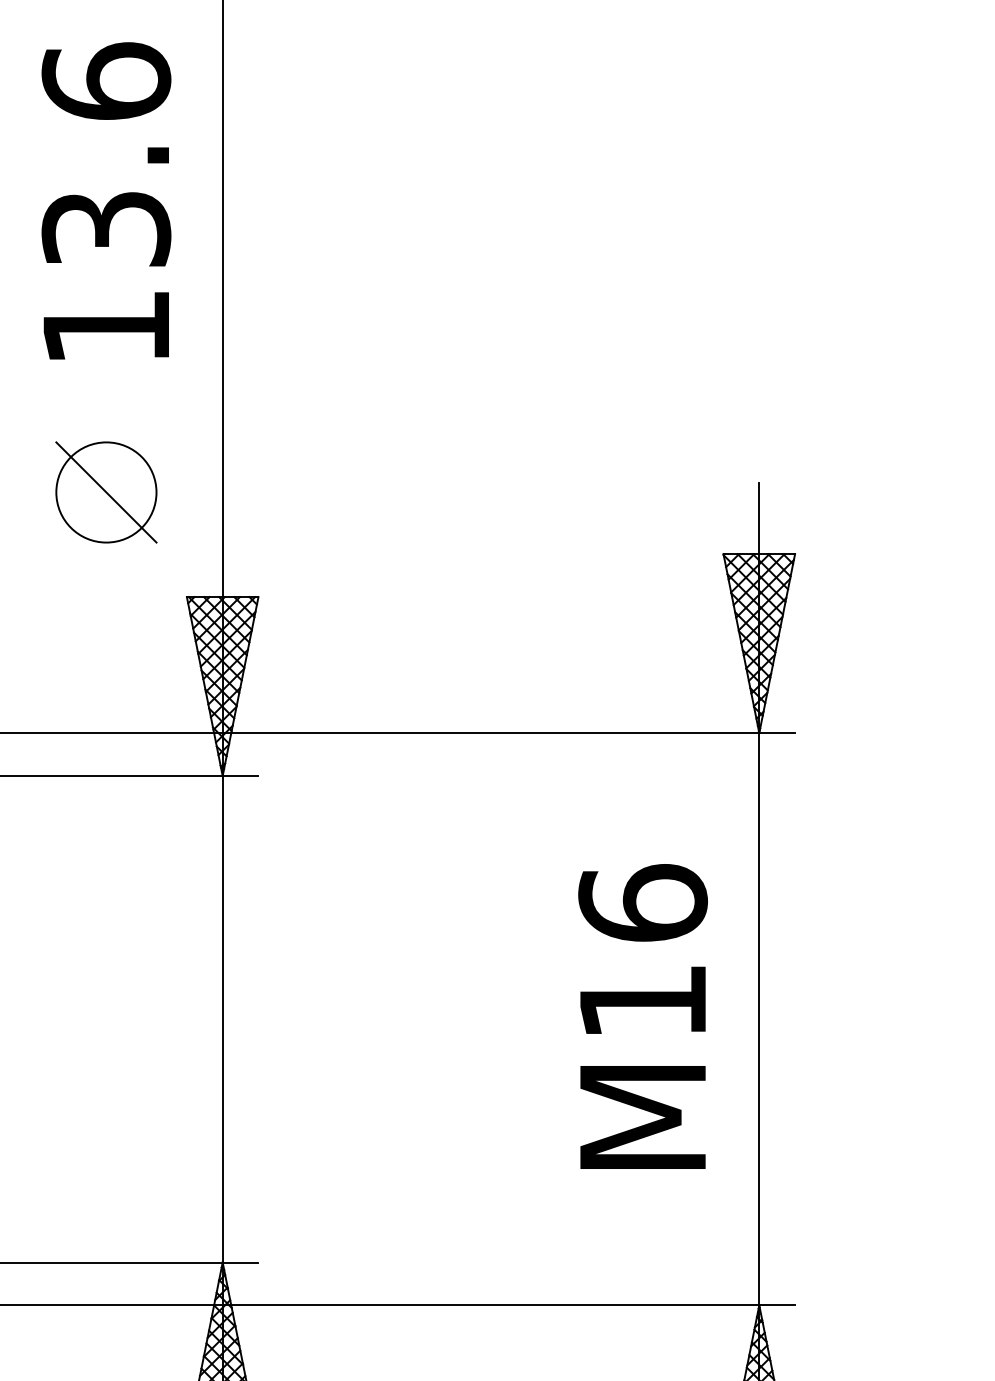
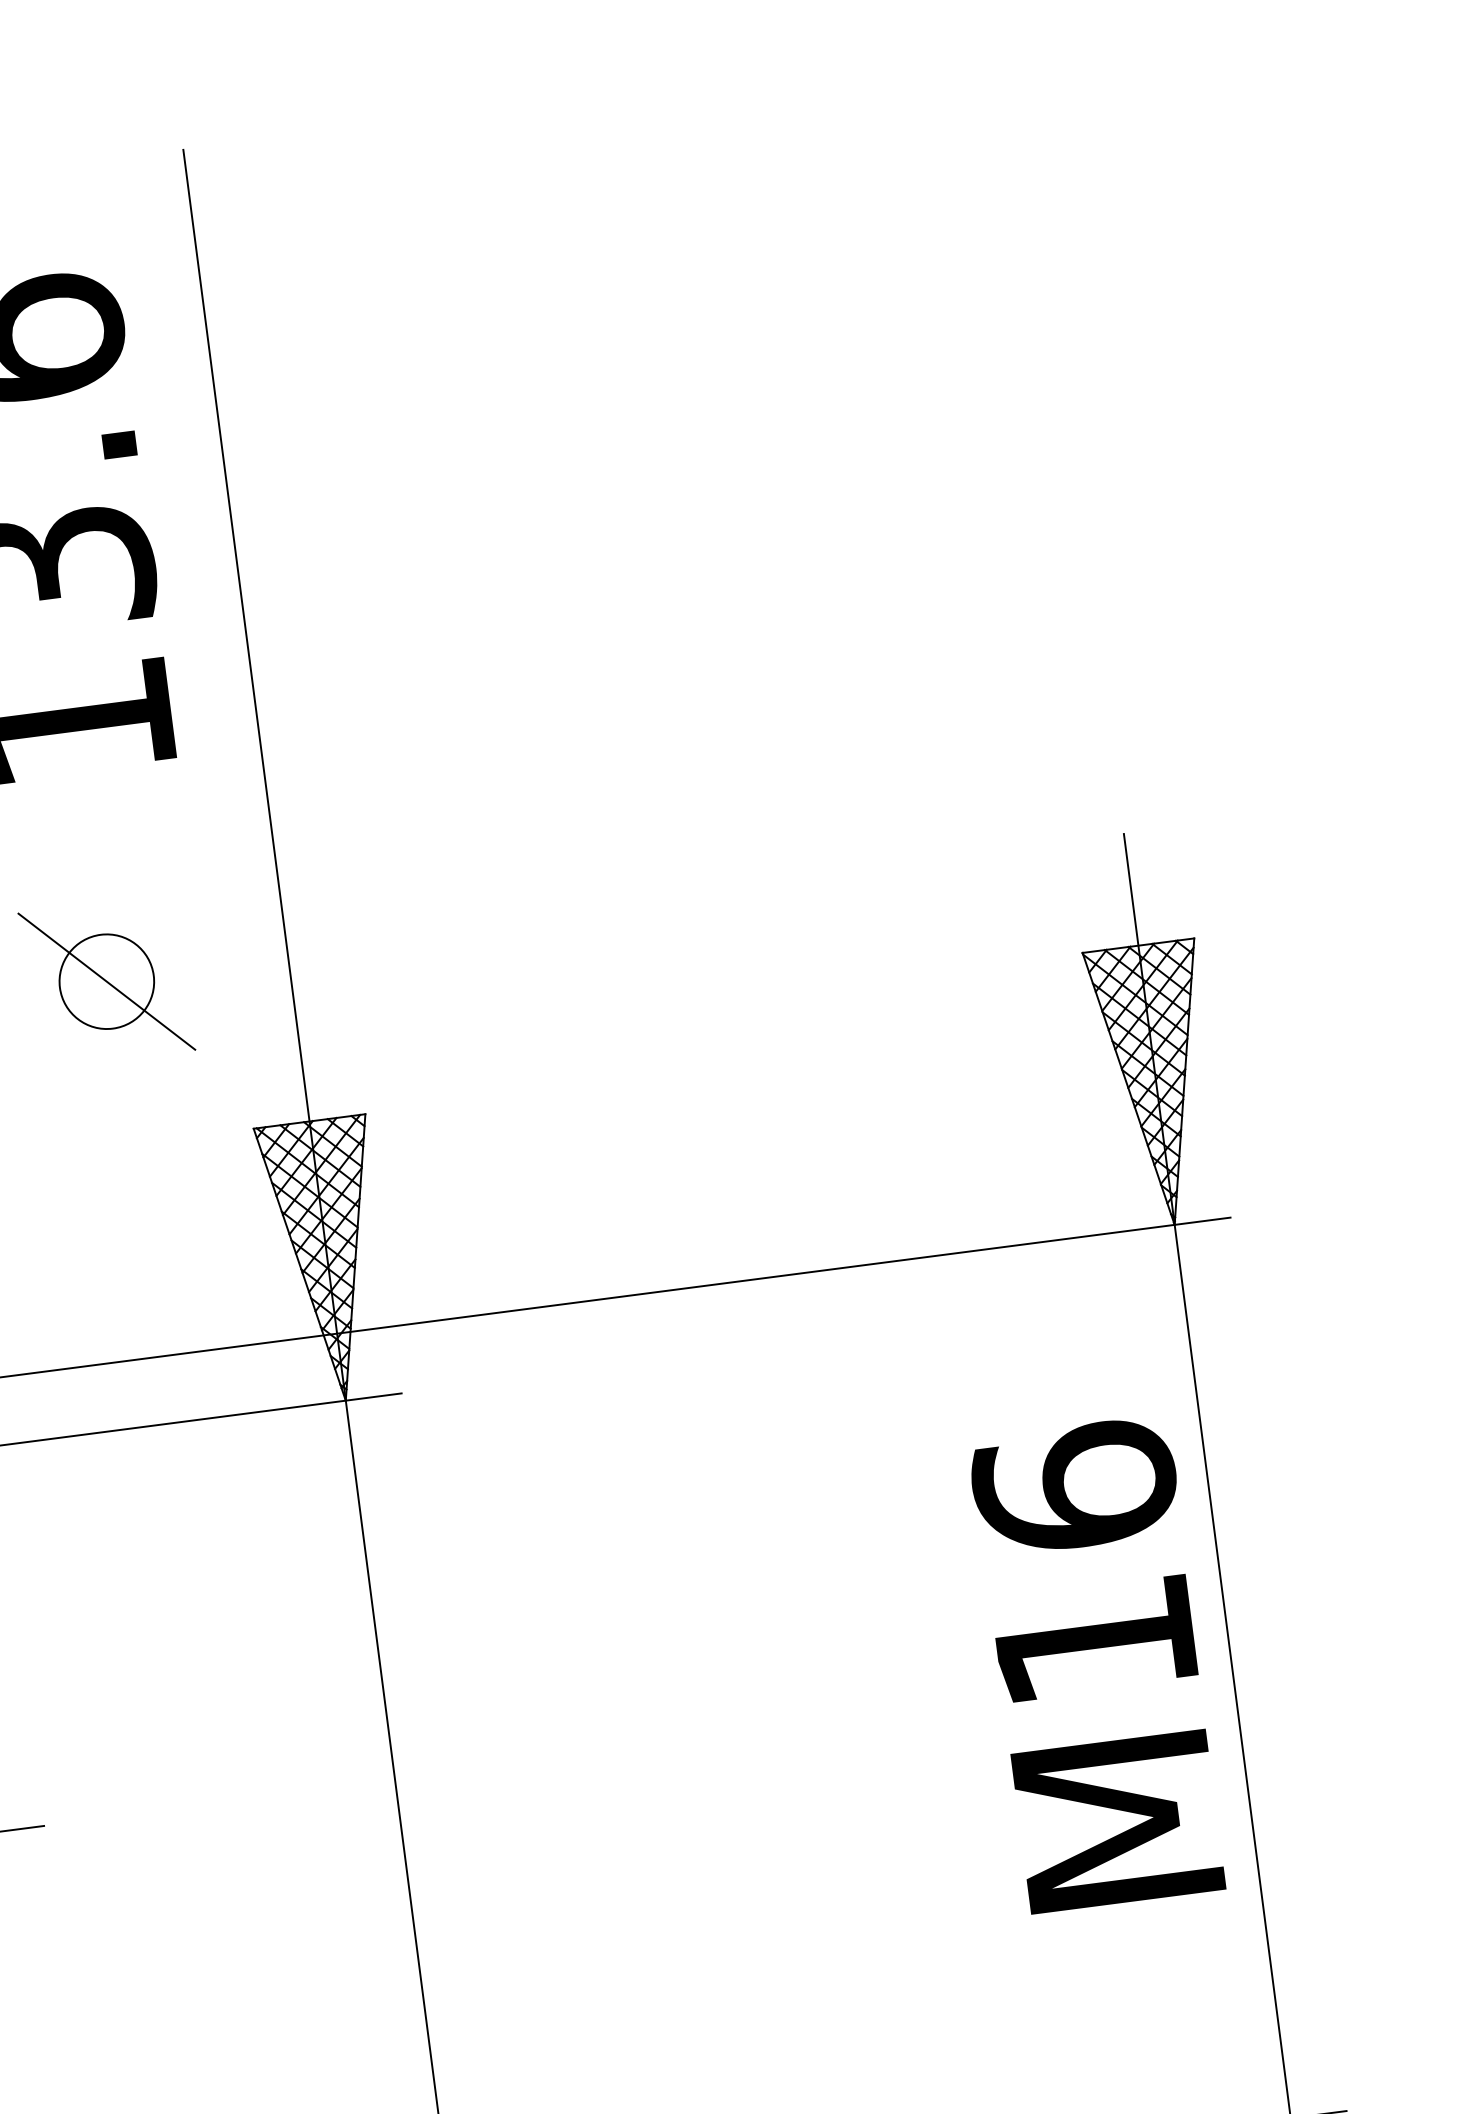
circle: (106, 492) -> (106, 981), size x0.6
text: (642, 1016) -> (1097, 1664), moved

